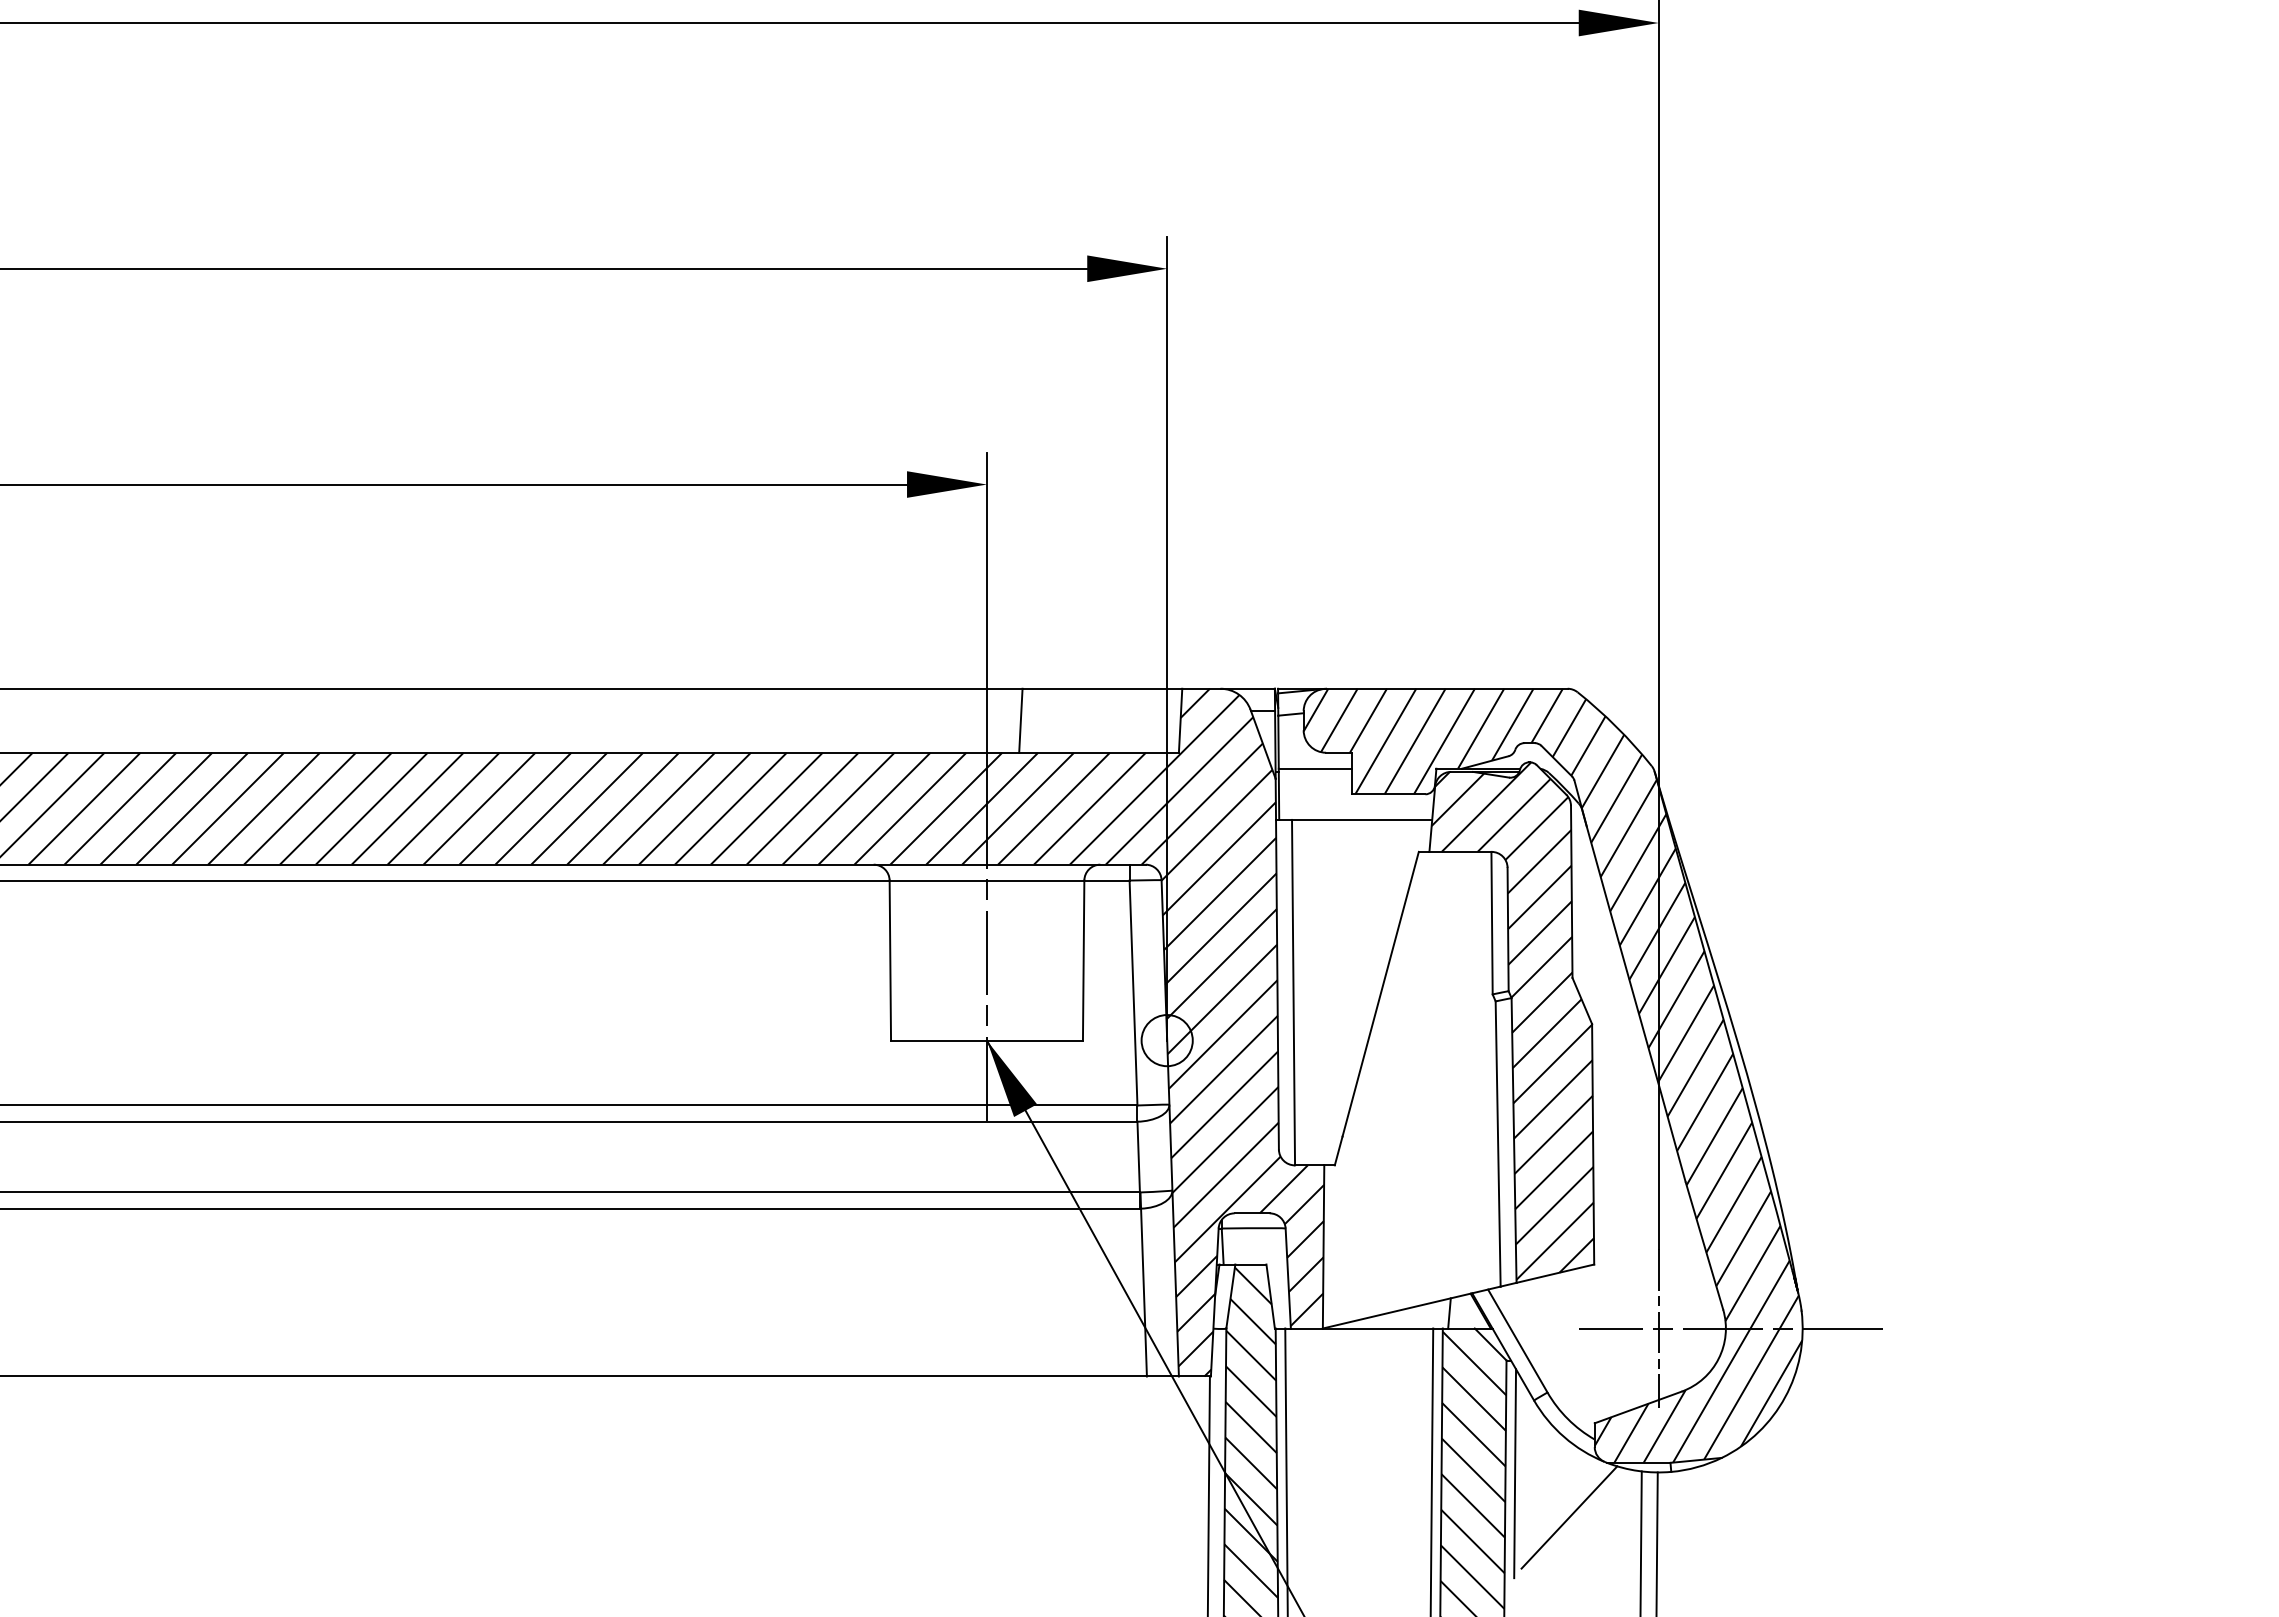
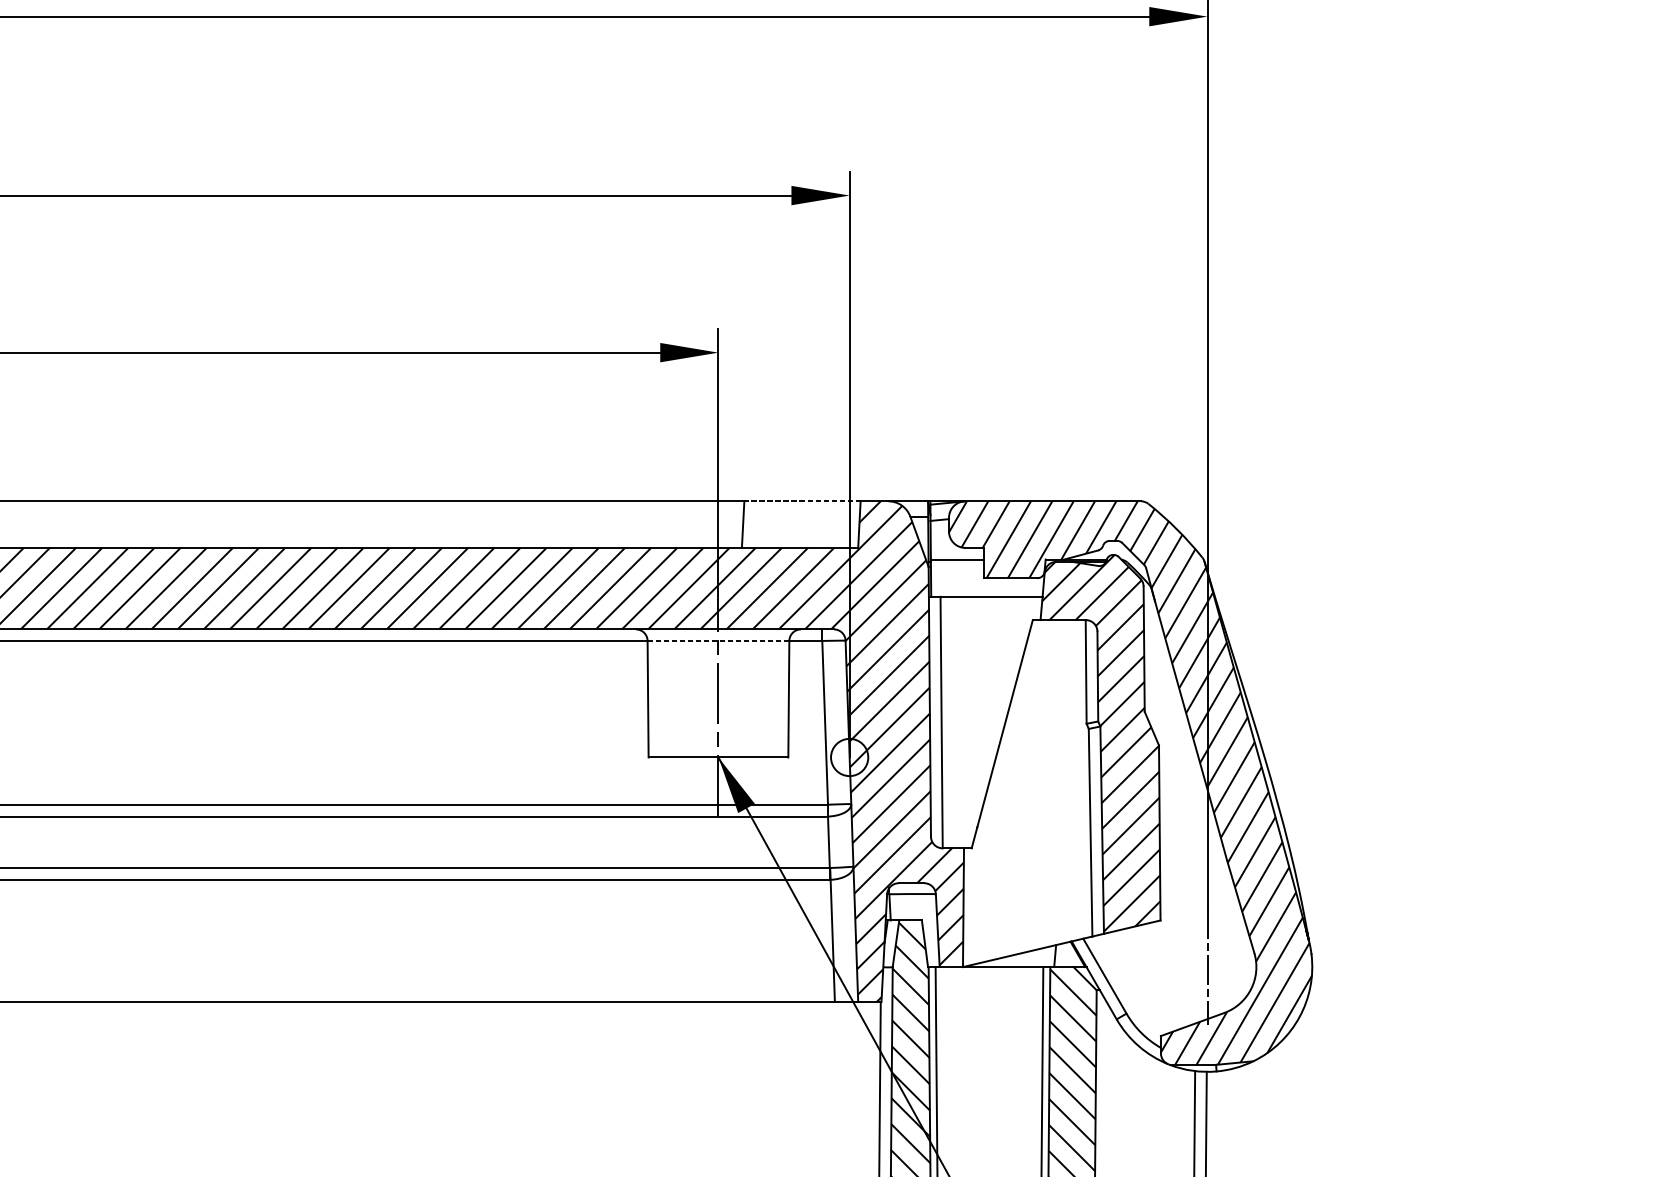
line: (1102, 688) -> (802, 501), solid -> dashed
line: (986, 880) -> (718, 640), solid -> dashed
line: (1730, 1328) -> (1259, 967), removed
line: (1515, 1473) -> (1103, 1072), removed
line: (1569, 1517) -> (1142, 1104), removed

